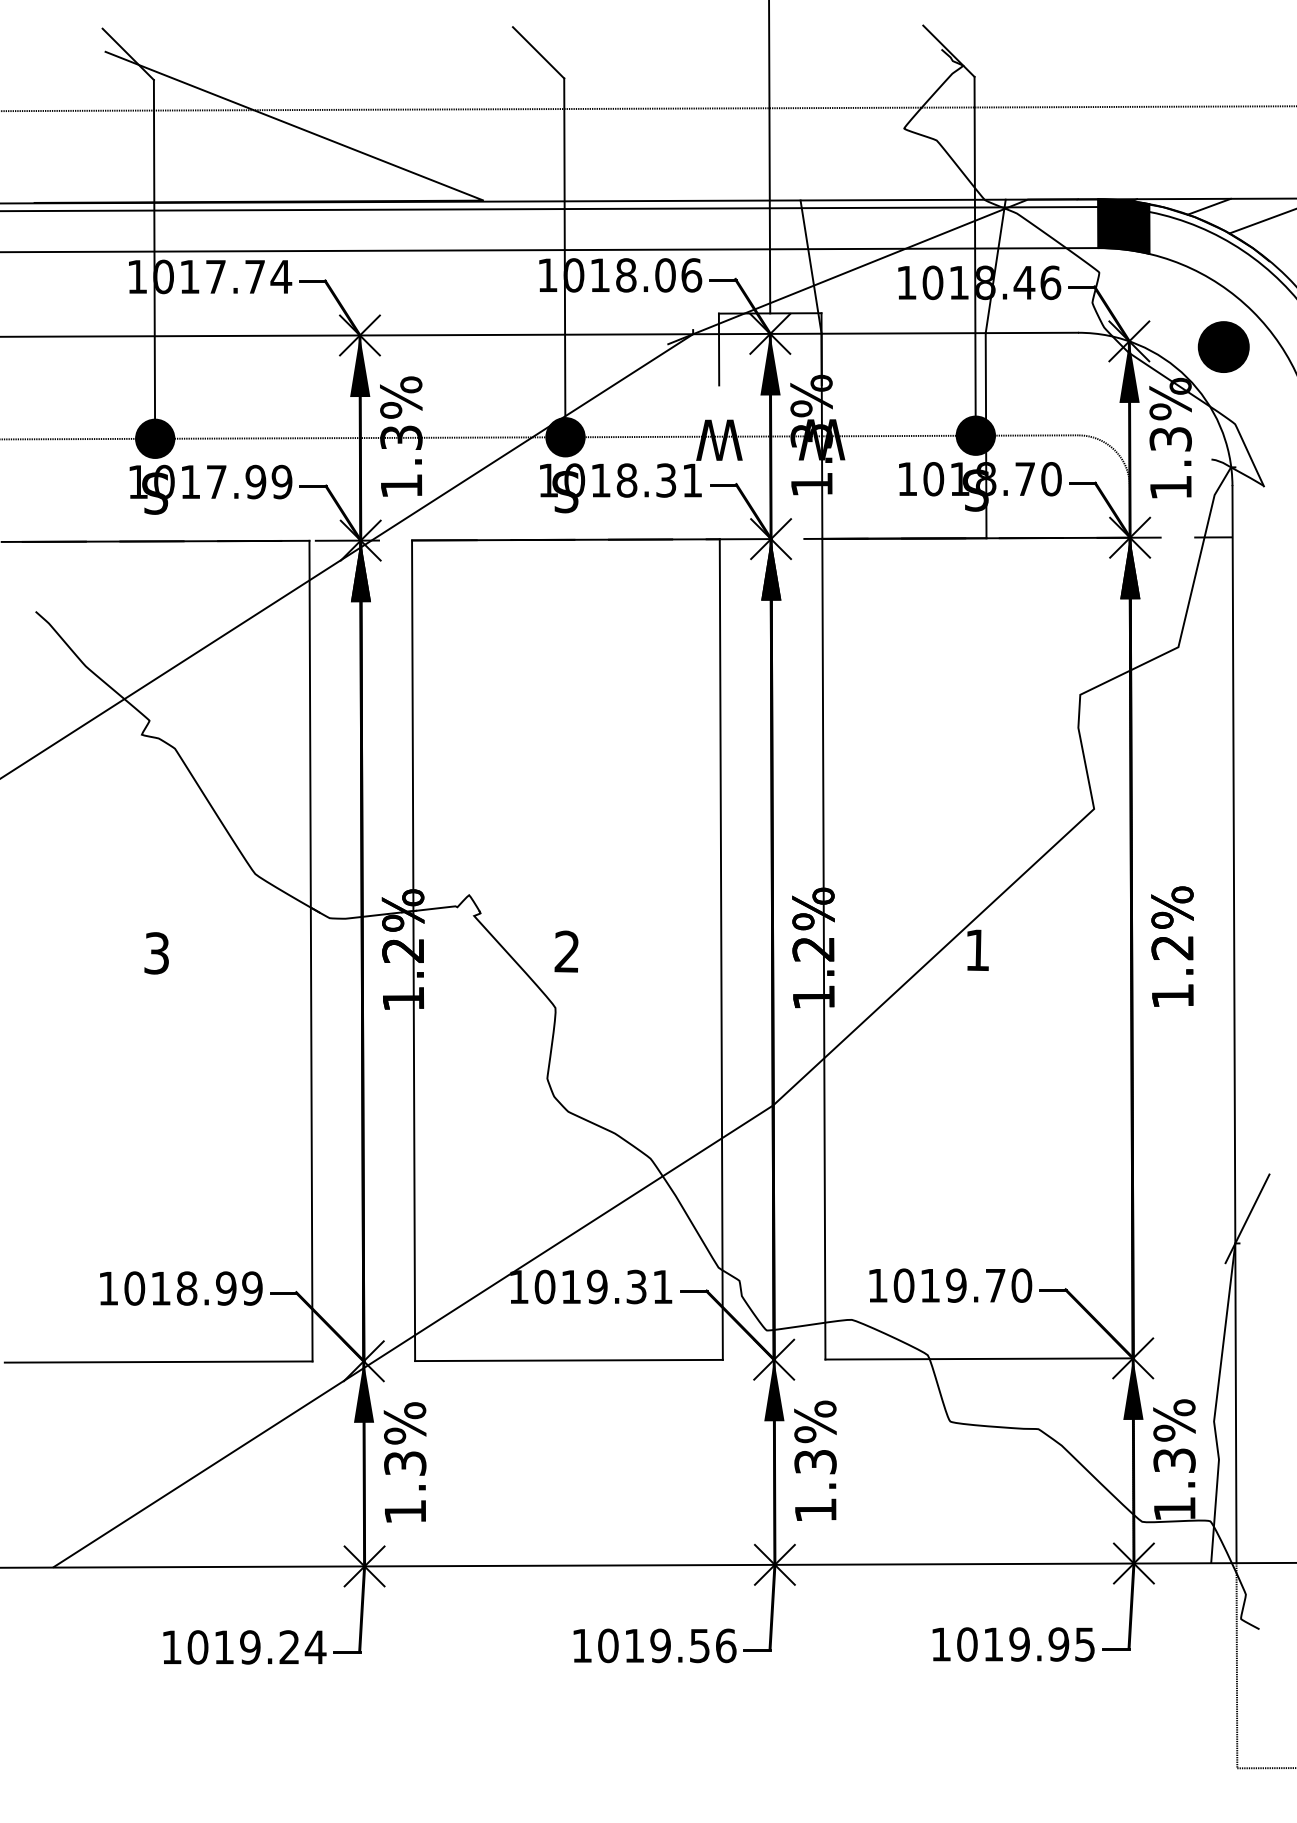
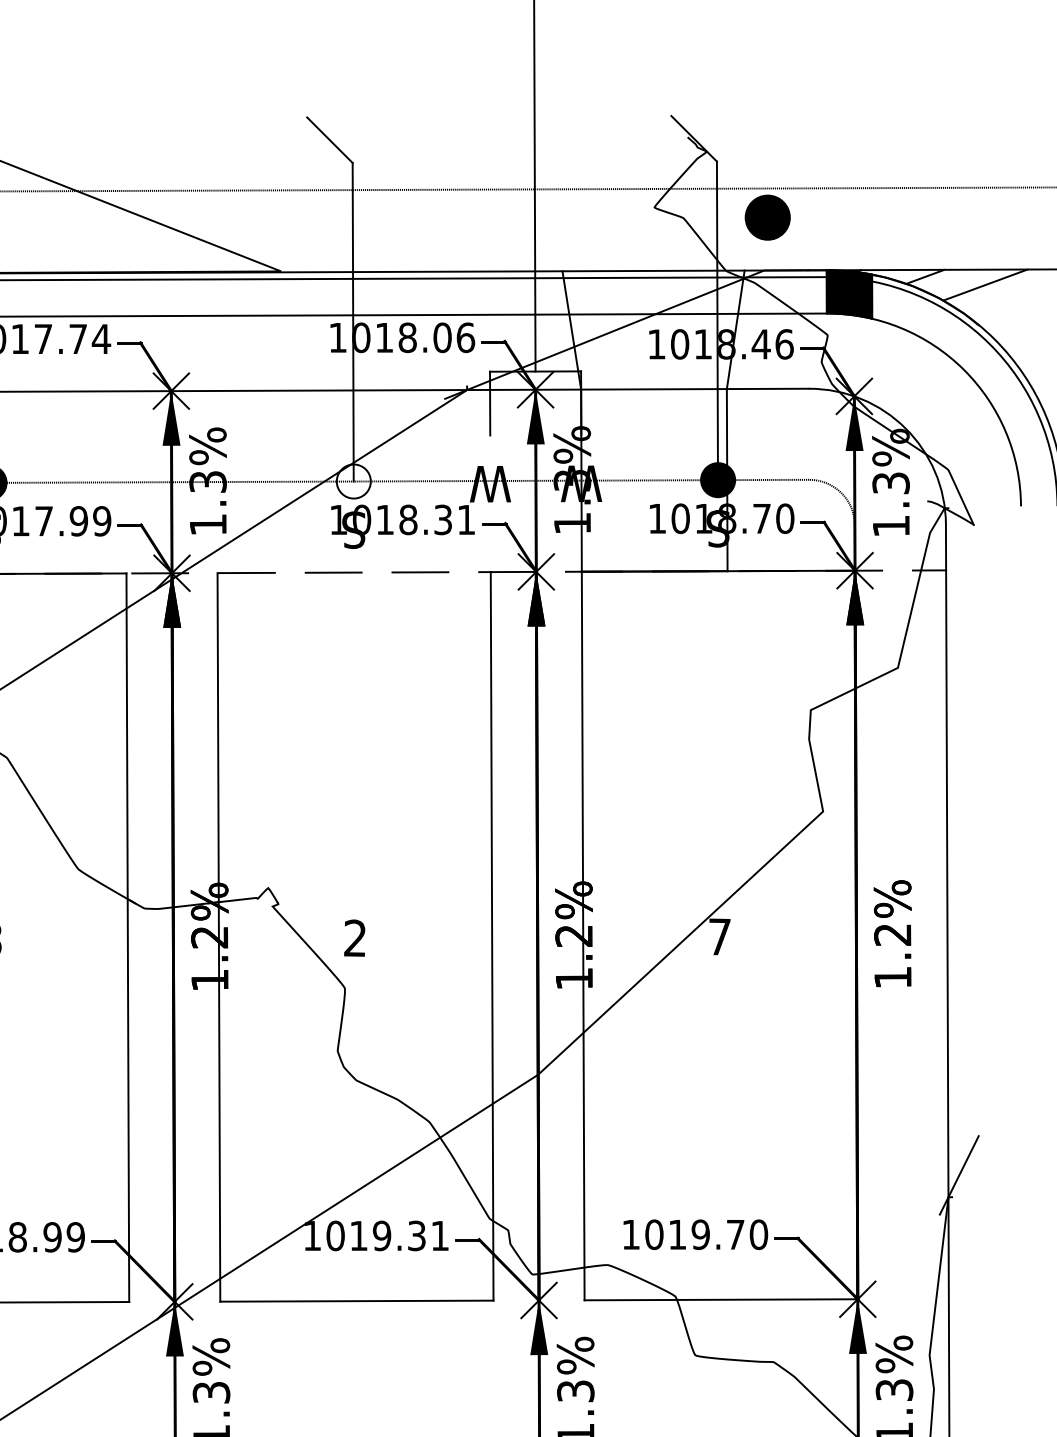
part: (1223, 346) -> (767, 217), moved
fill: (565, 437) -> (353, 481), removed
line: (565, 539) -> (353, 572), removed
text: (977, 949) -> (719, 936), 1 -> 7

